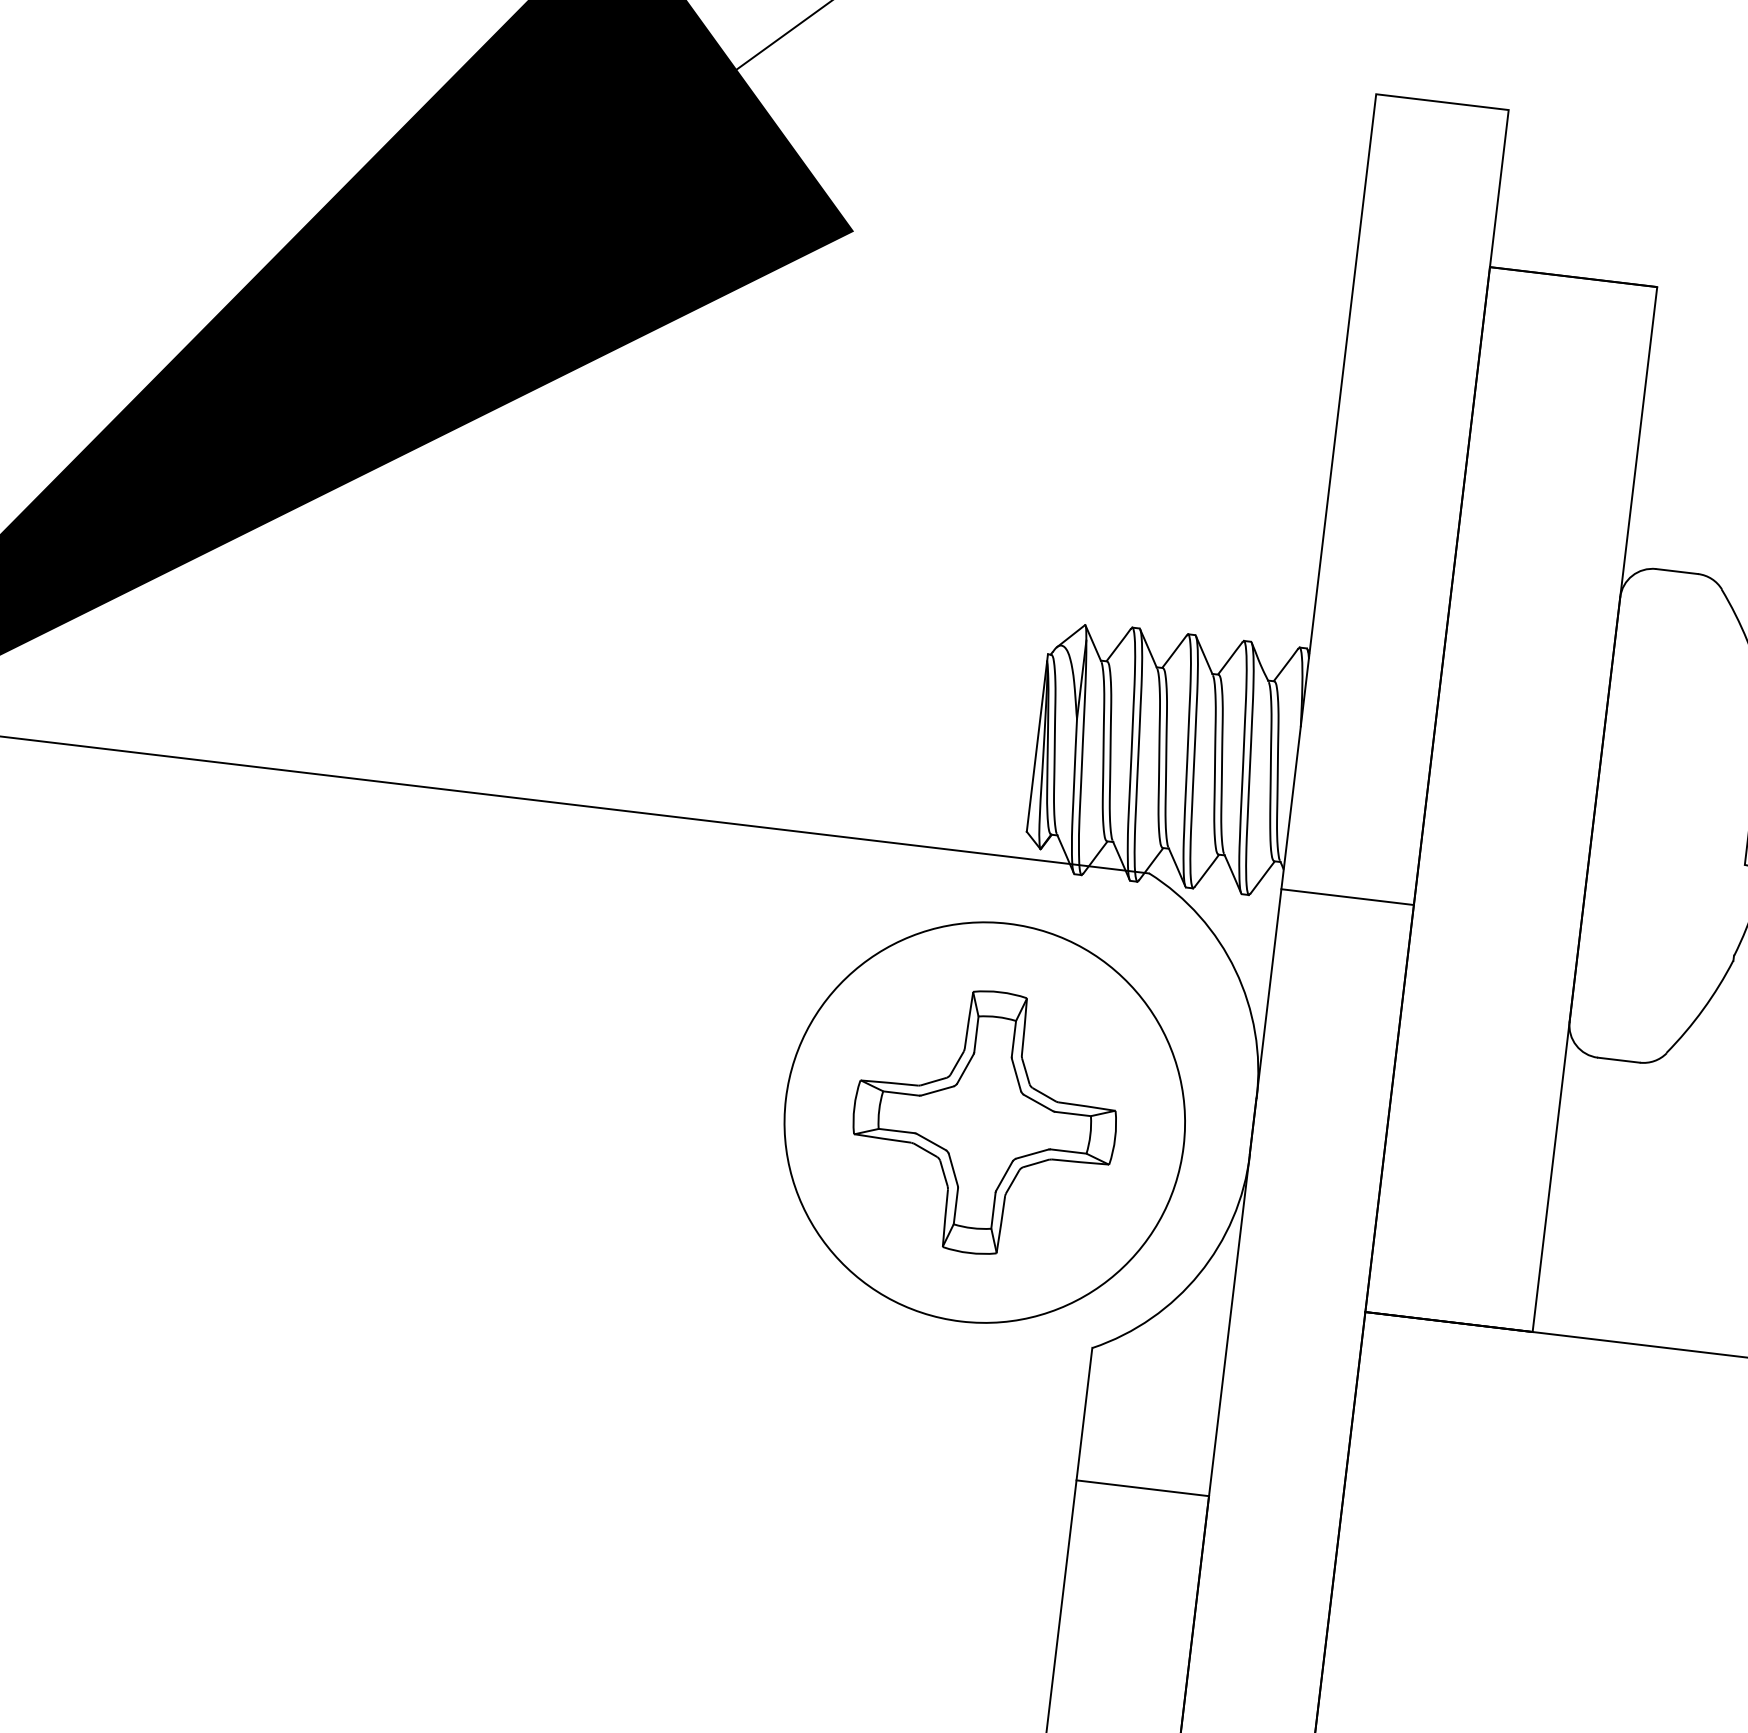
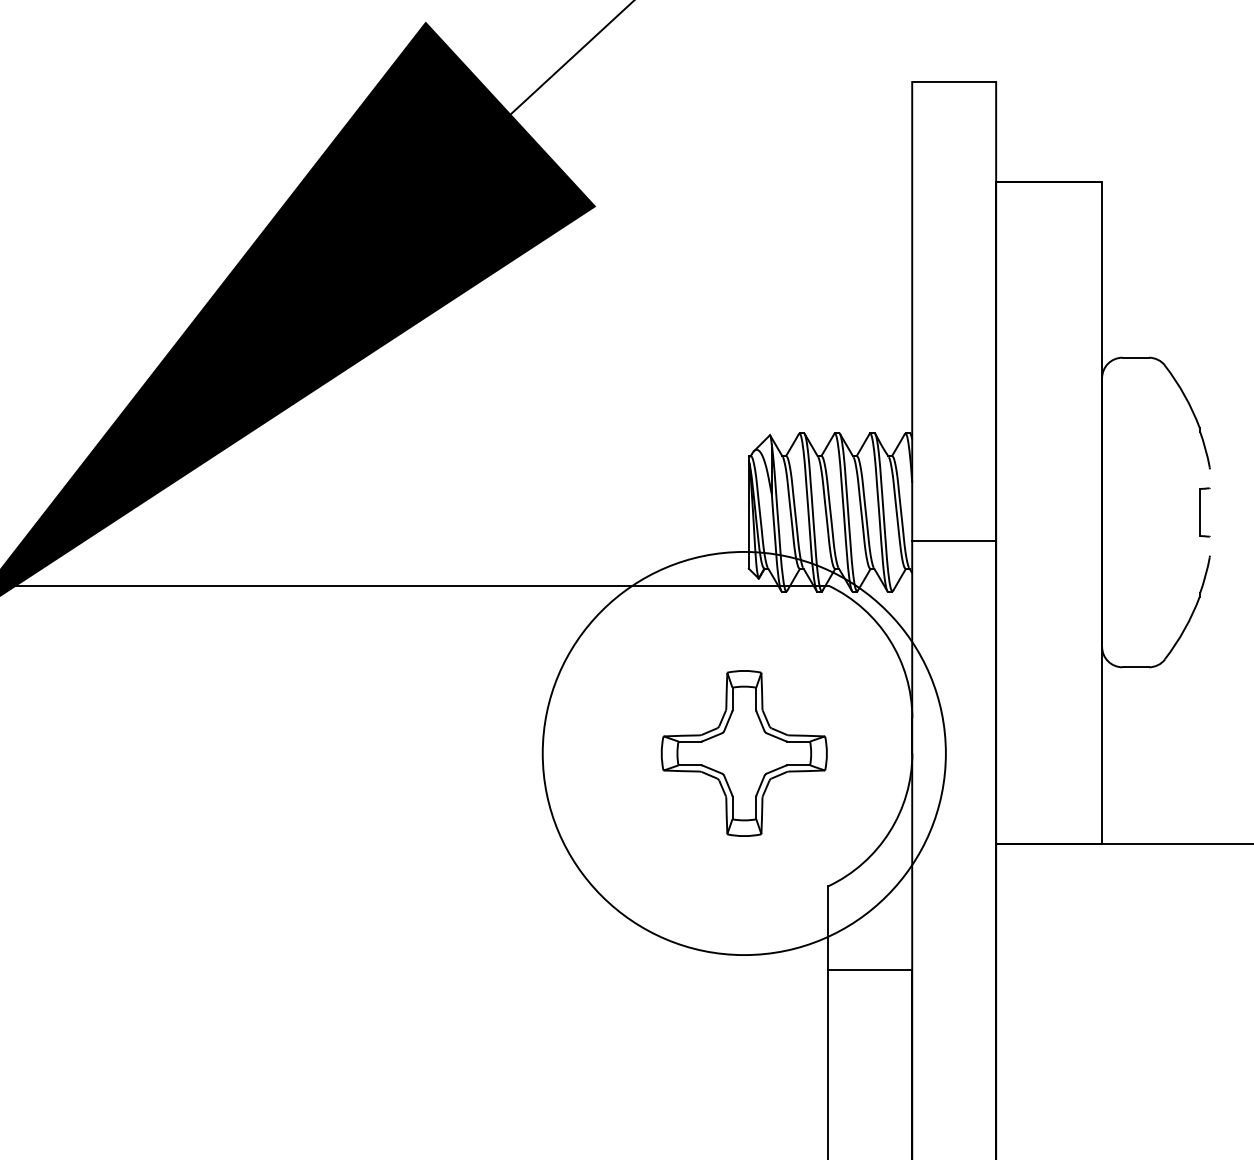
line: (1348, 896) -> (954, 540), moved
circle: (985, 1122) -> (744, 753), size x1.6

